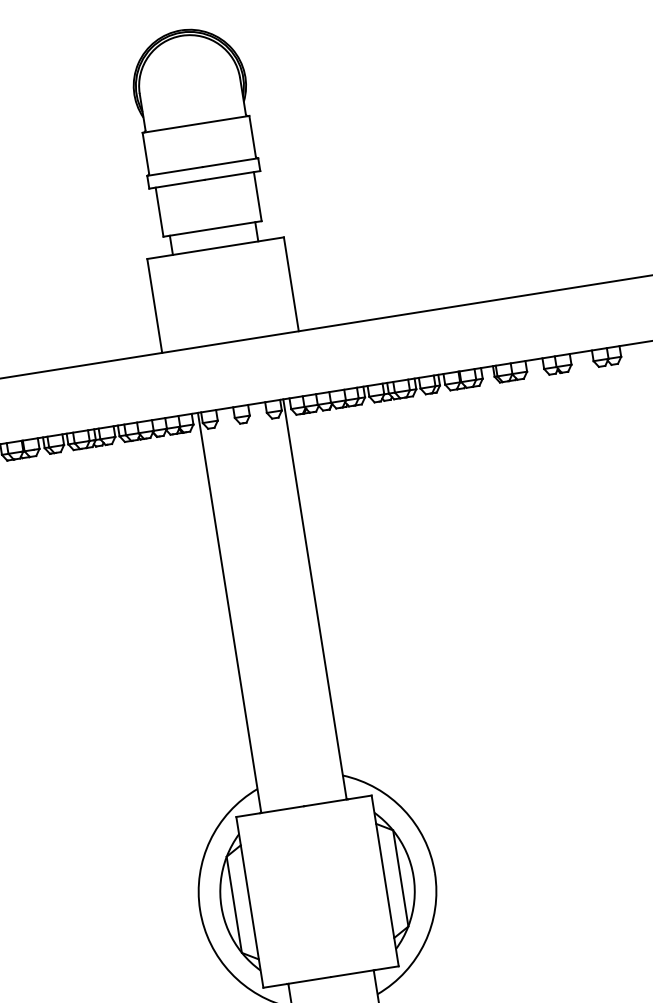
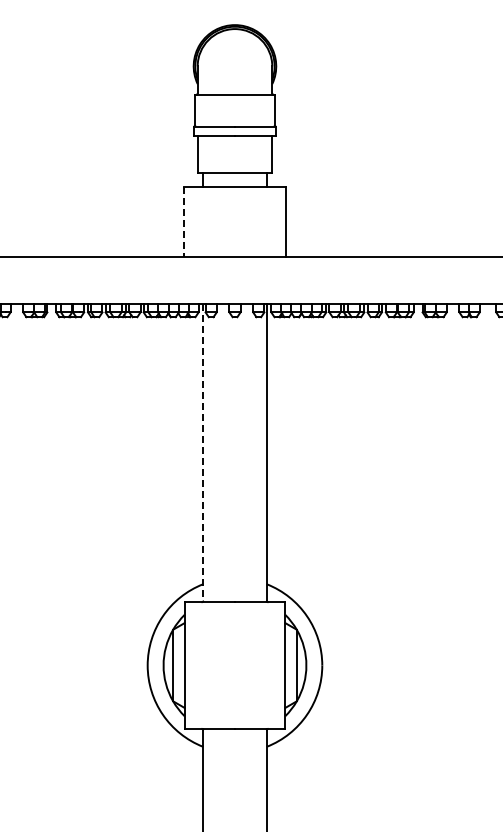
line: (155, 305) -> (184, 221), solid -> dashed
line: (230, 613) -> (203, 453), solid -> dashed

